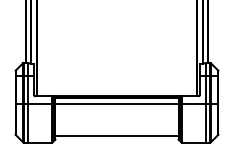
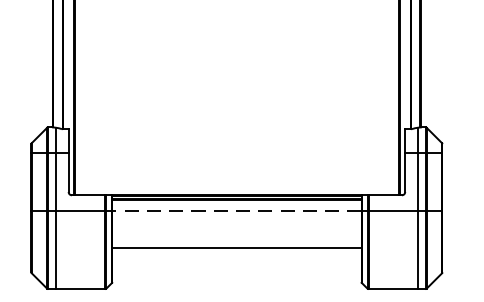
line: (116, 104) -> (235, 211), solid -> dashed
line: (116, 136) -> (235, 248), moved

